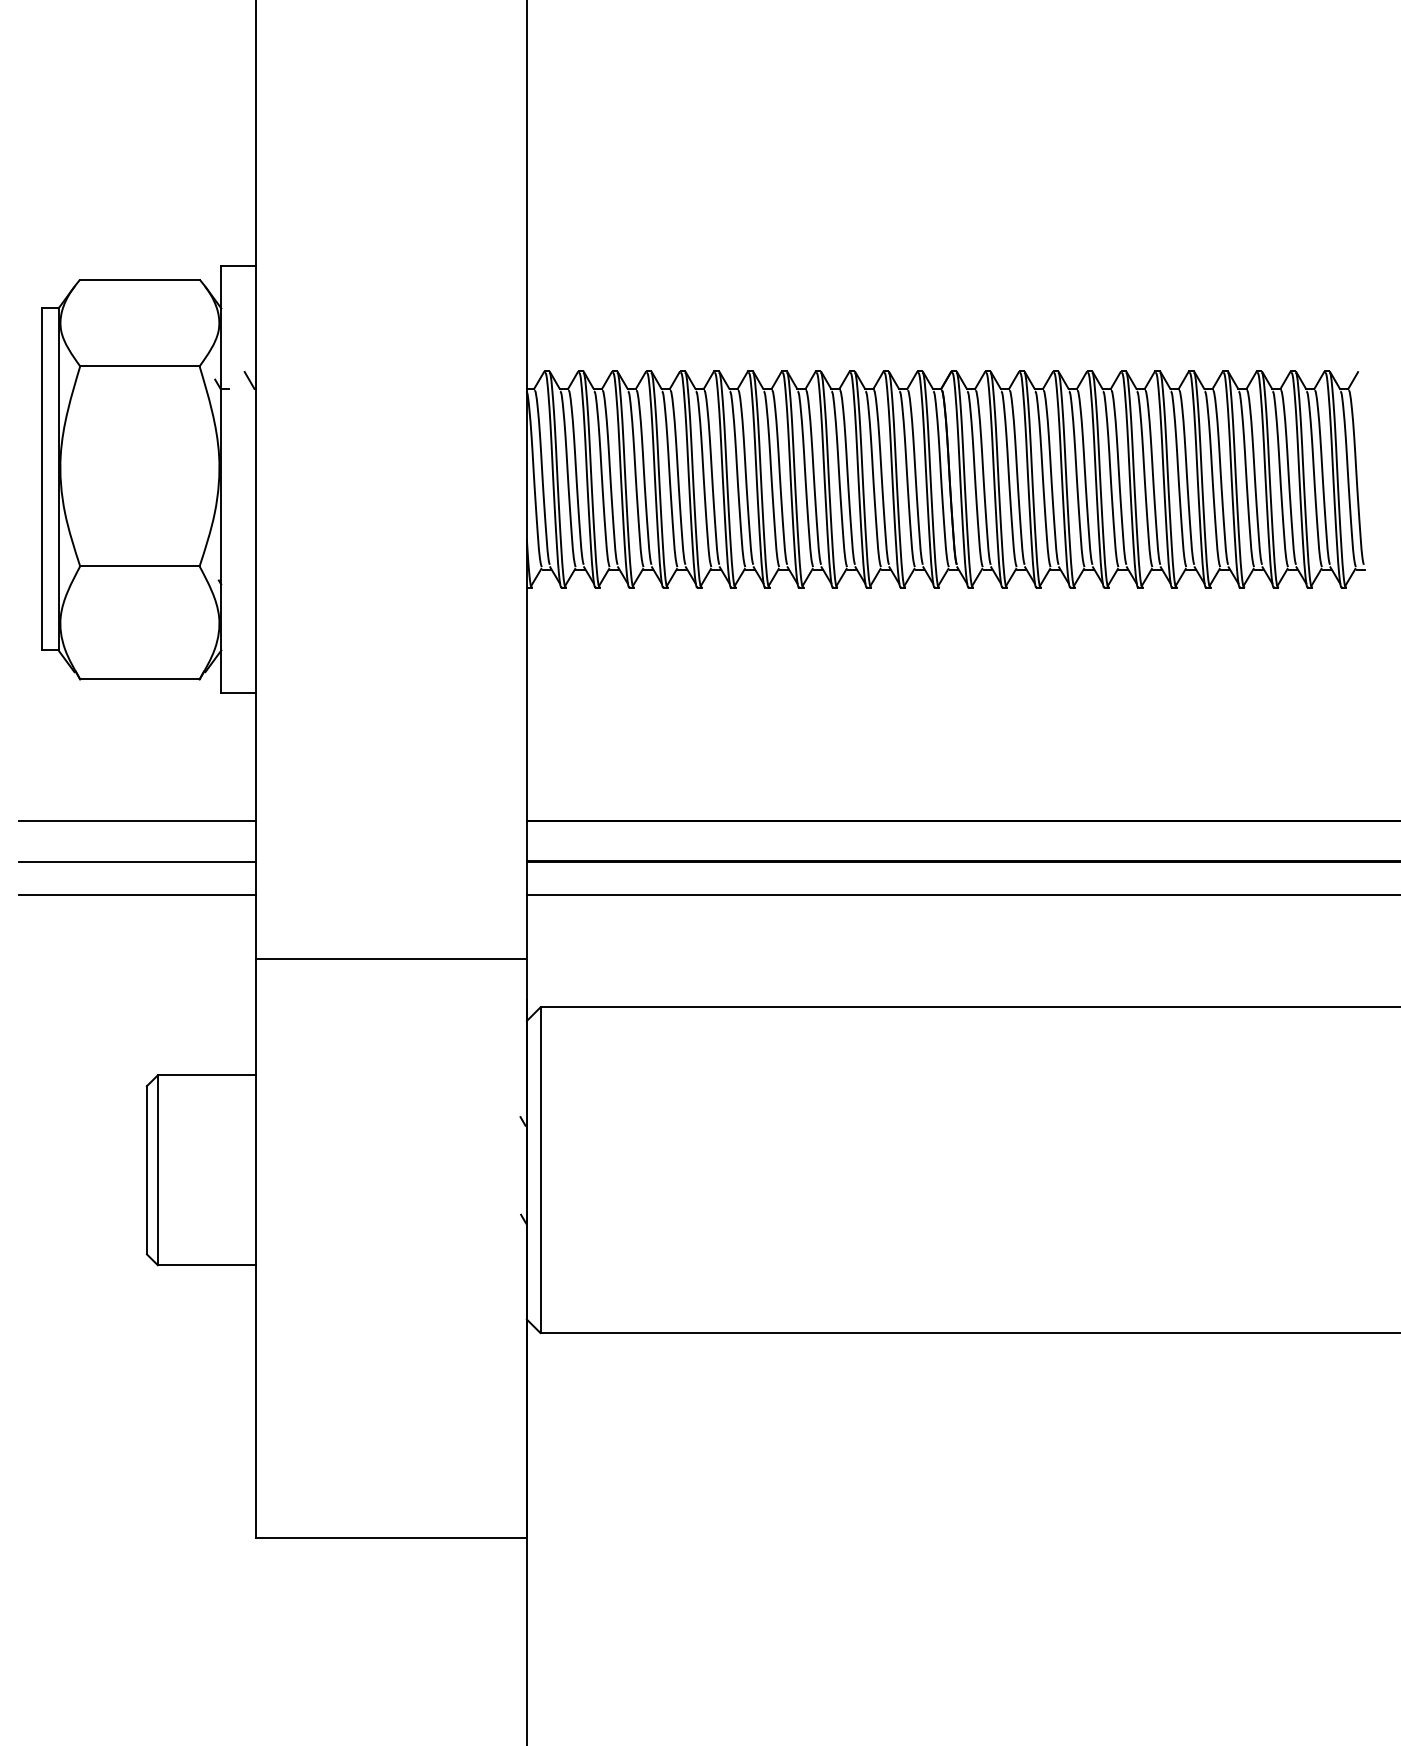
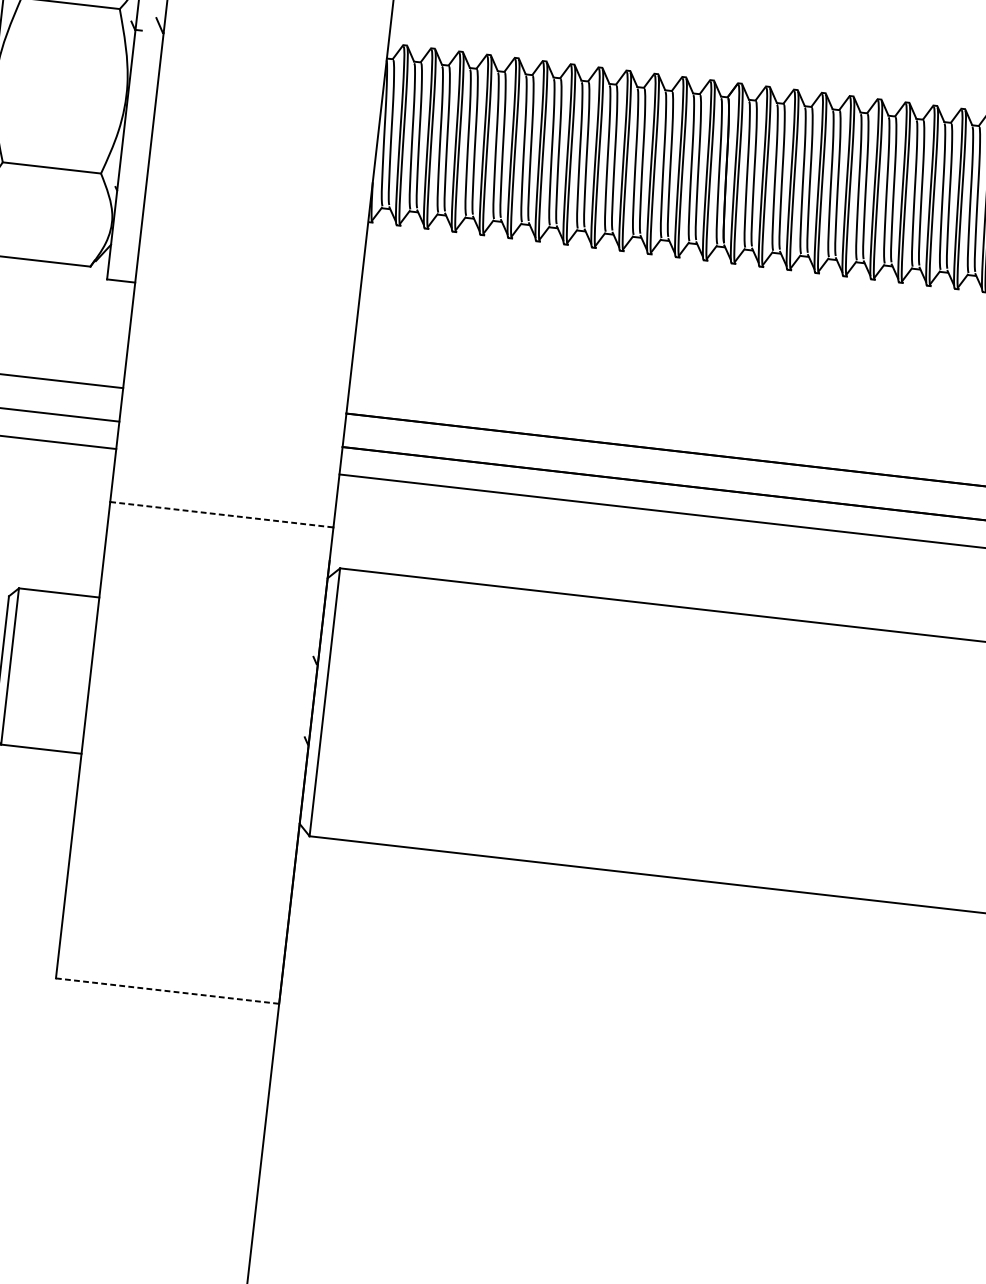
line: (391, 959) -> (222, 514), solid -> dashed
line: (391, 1538) -> (167, 991), solid -> dashed

